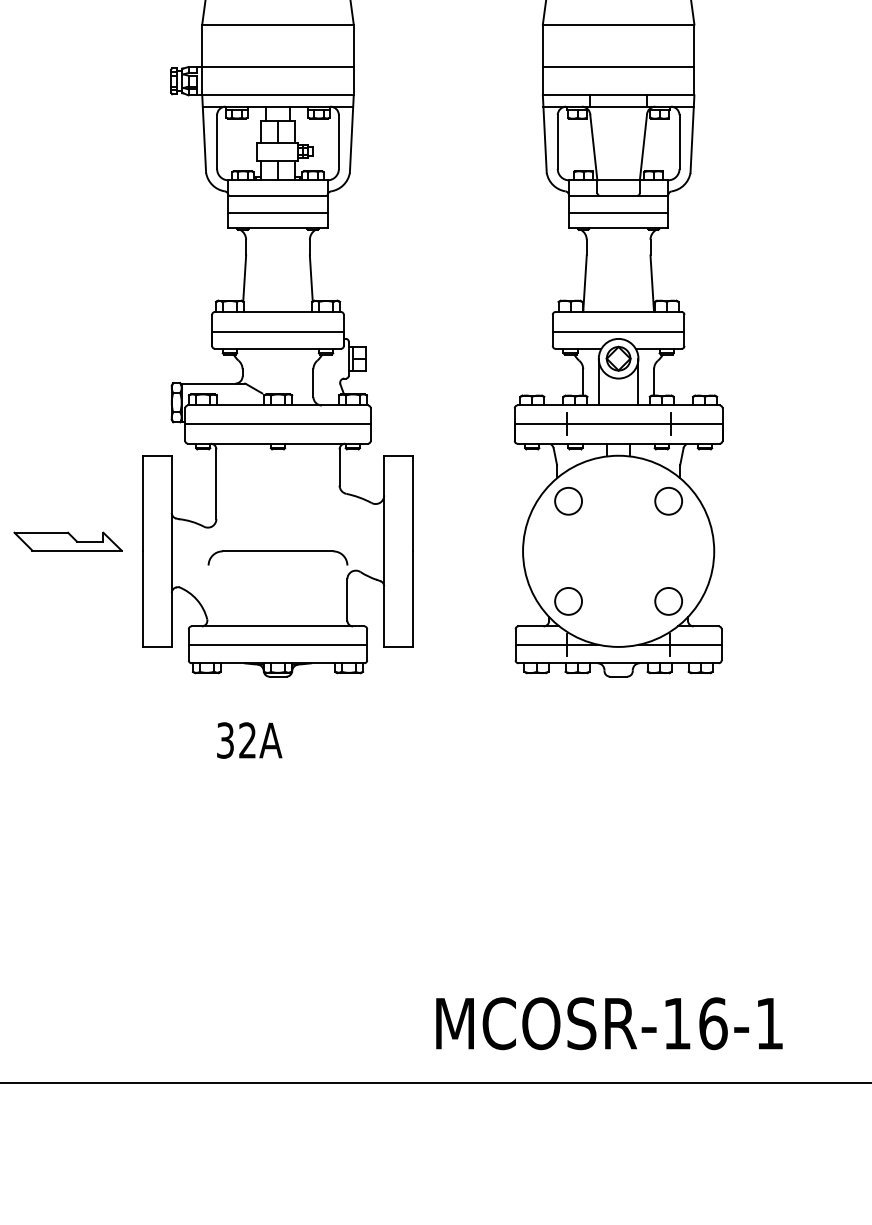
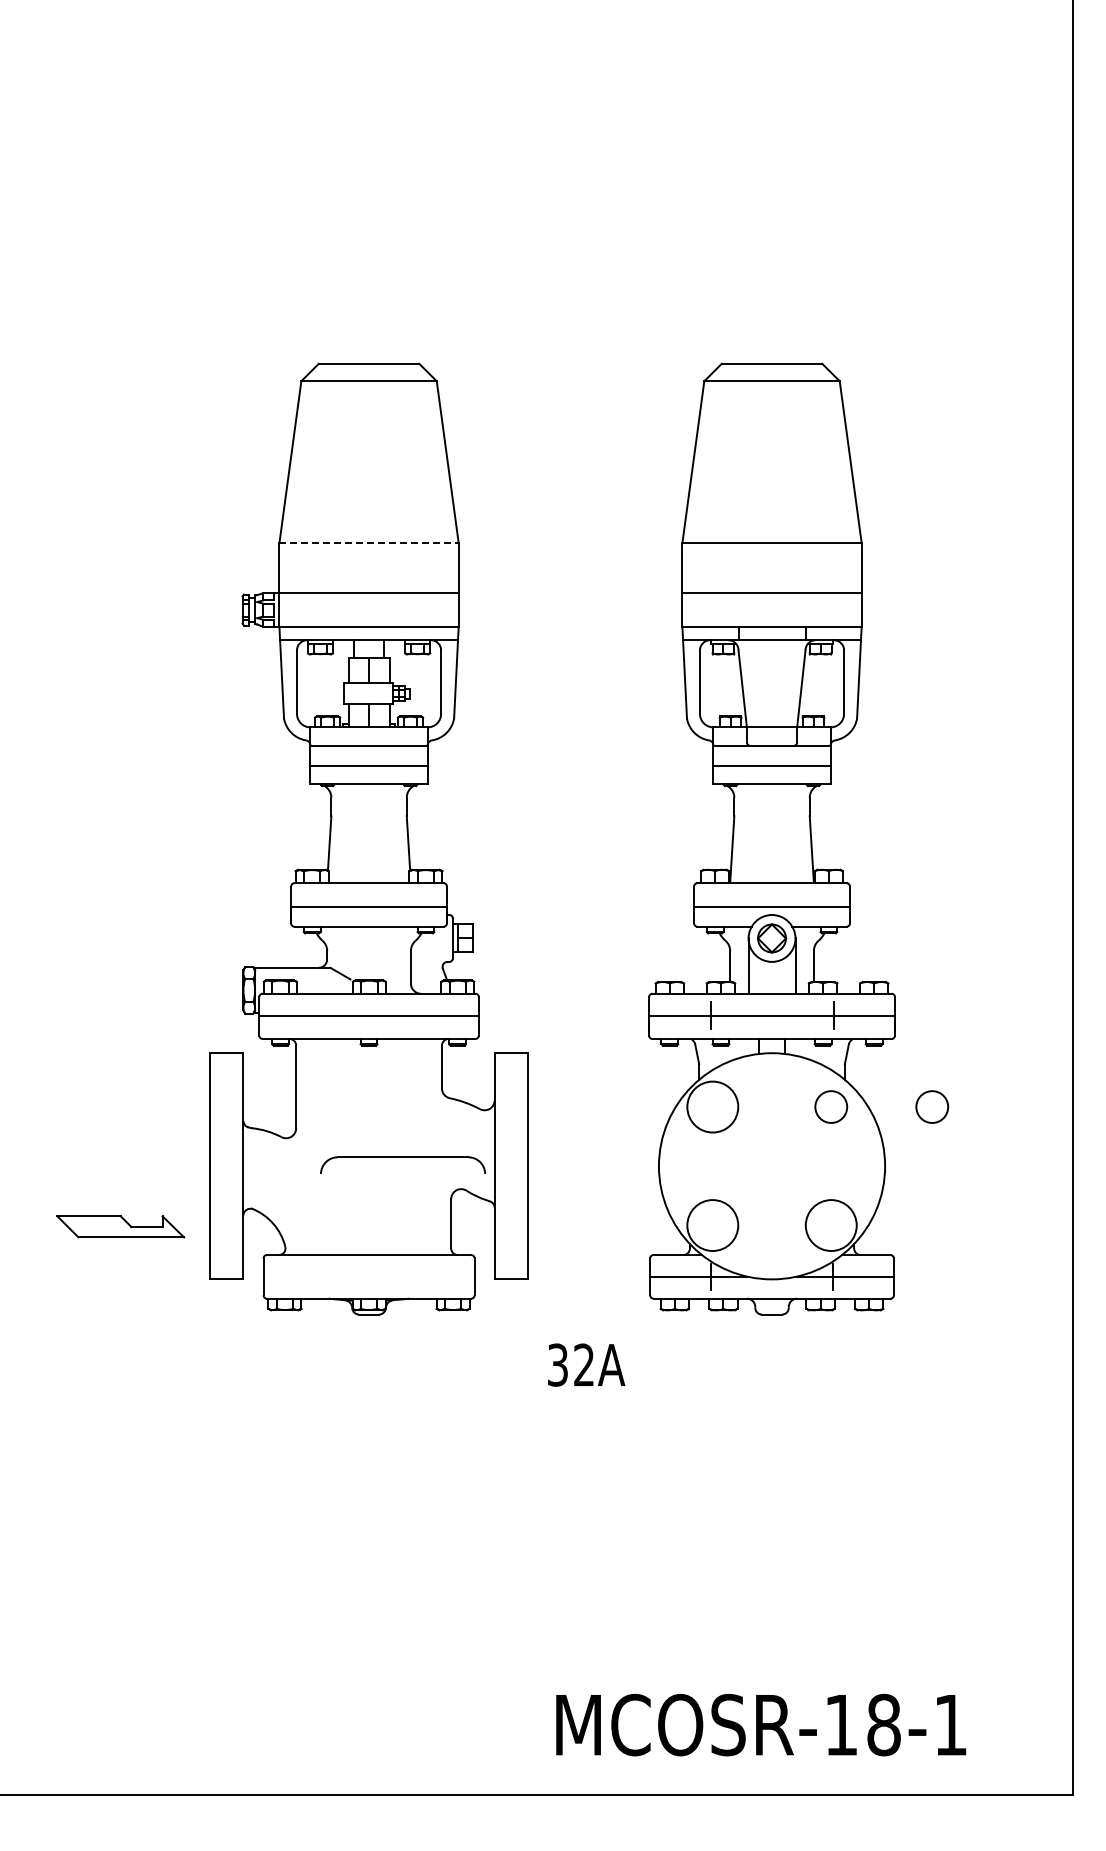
line: (278, 24) -> (369, 543), solid -> dashed
circle: (568, 500) -> (712, 1106), size x1.6
circle: (754, 500) -> (932, 1106), added
part: (67, 541) -> (120, 1226), moved
part: (277, 551) -> (402, 1157), moved
circle: (568, 601) -> (712, 1225), size x1.6
circle: (668, 601) -> (831, 1225), size x1.6
line: (277, 644) -> (368, 1276), removed
text: (249, 740) -> (586, 1364), moved
text: (713, 1023) -> (884, 1724), MCOSR-16-1 -> MCOSR-18-1

